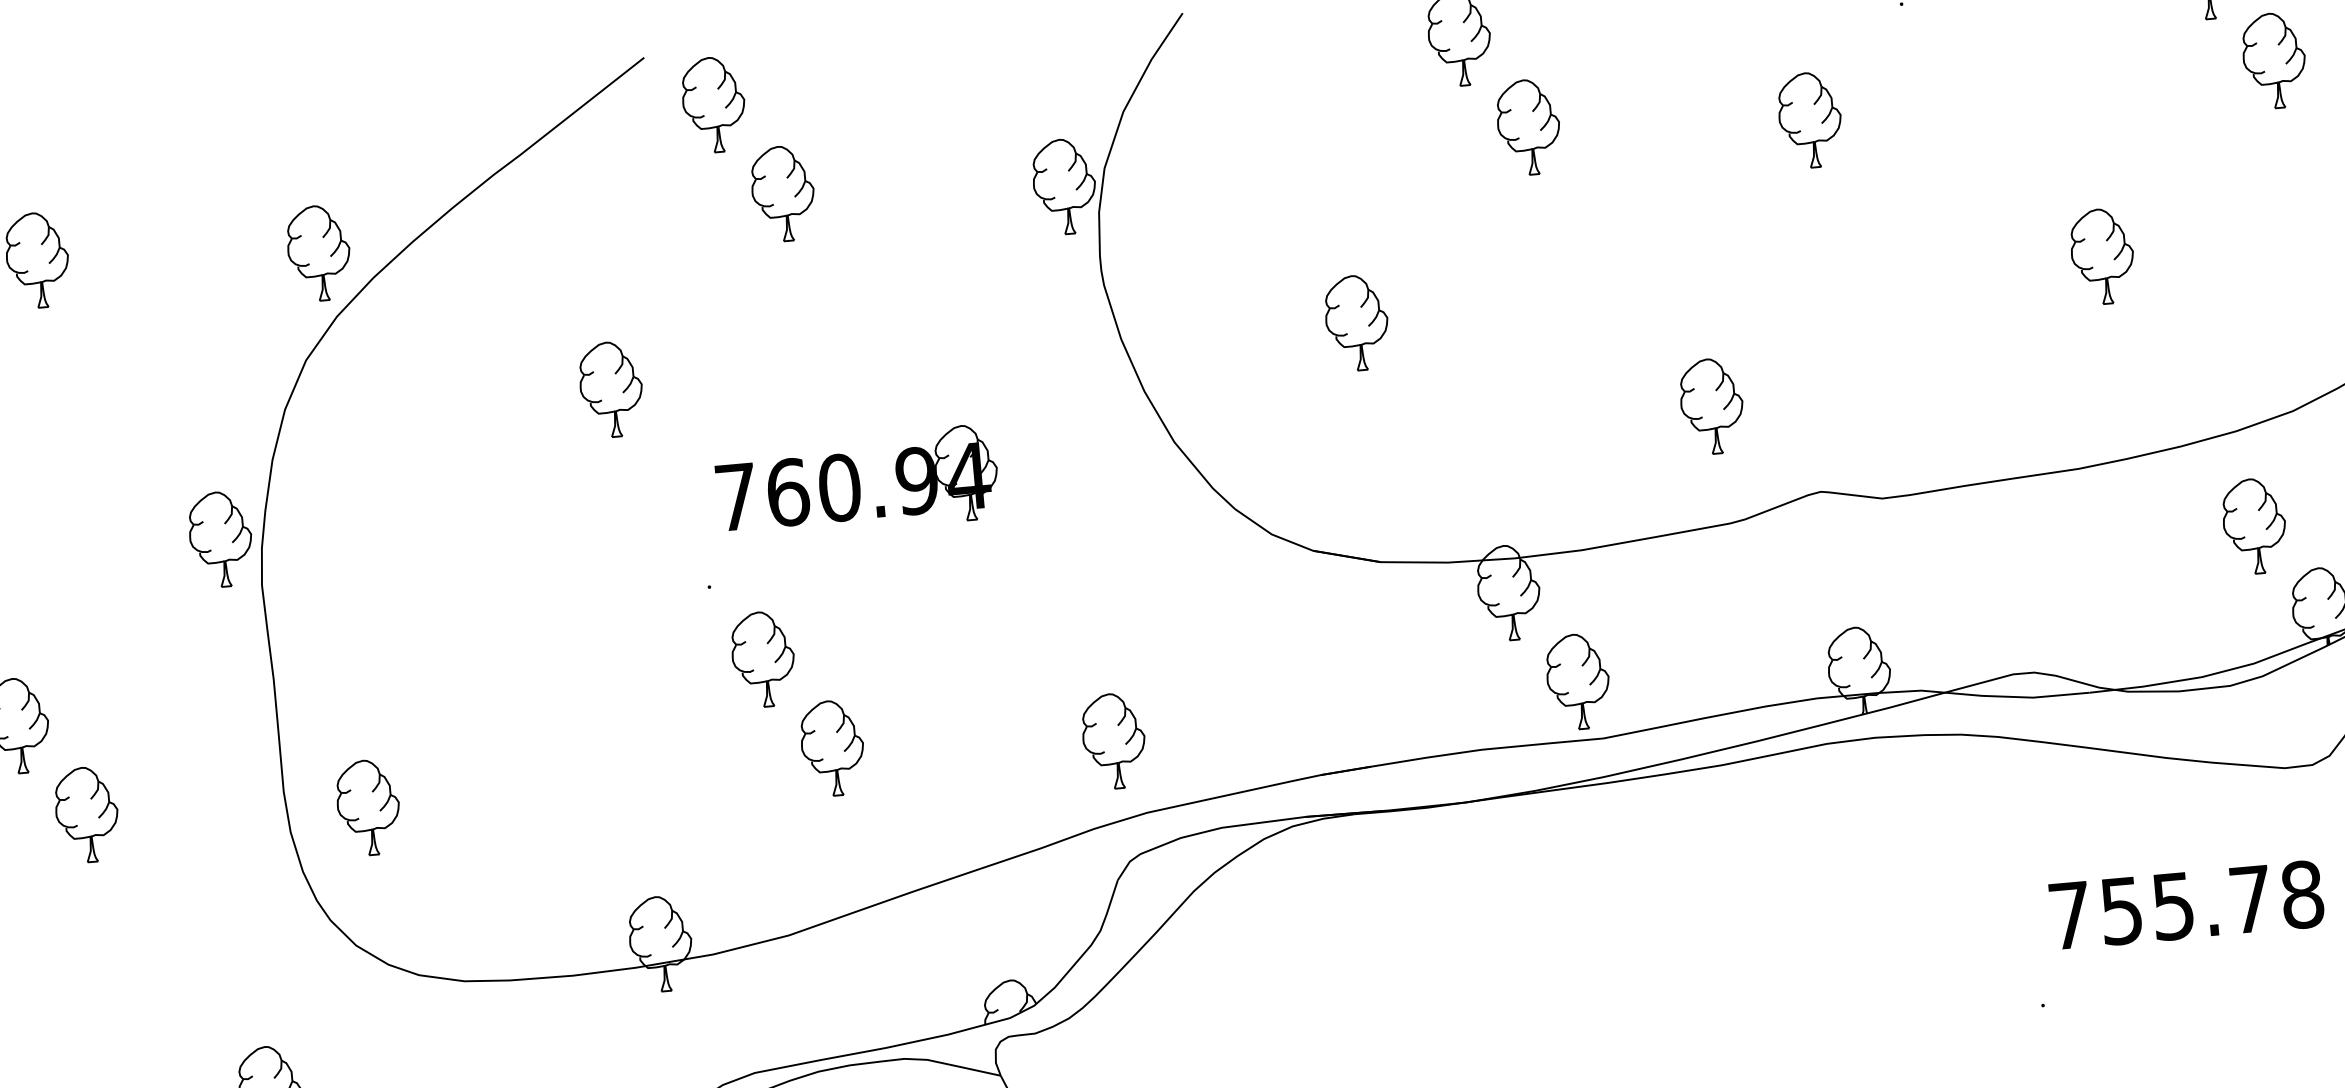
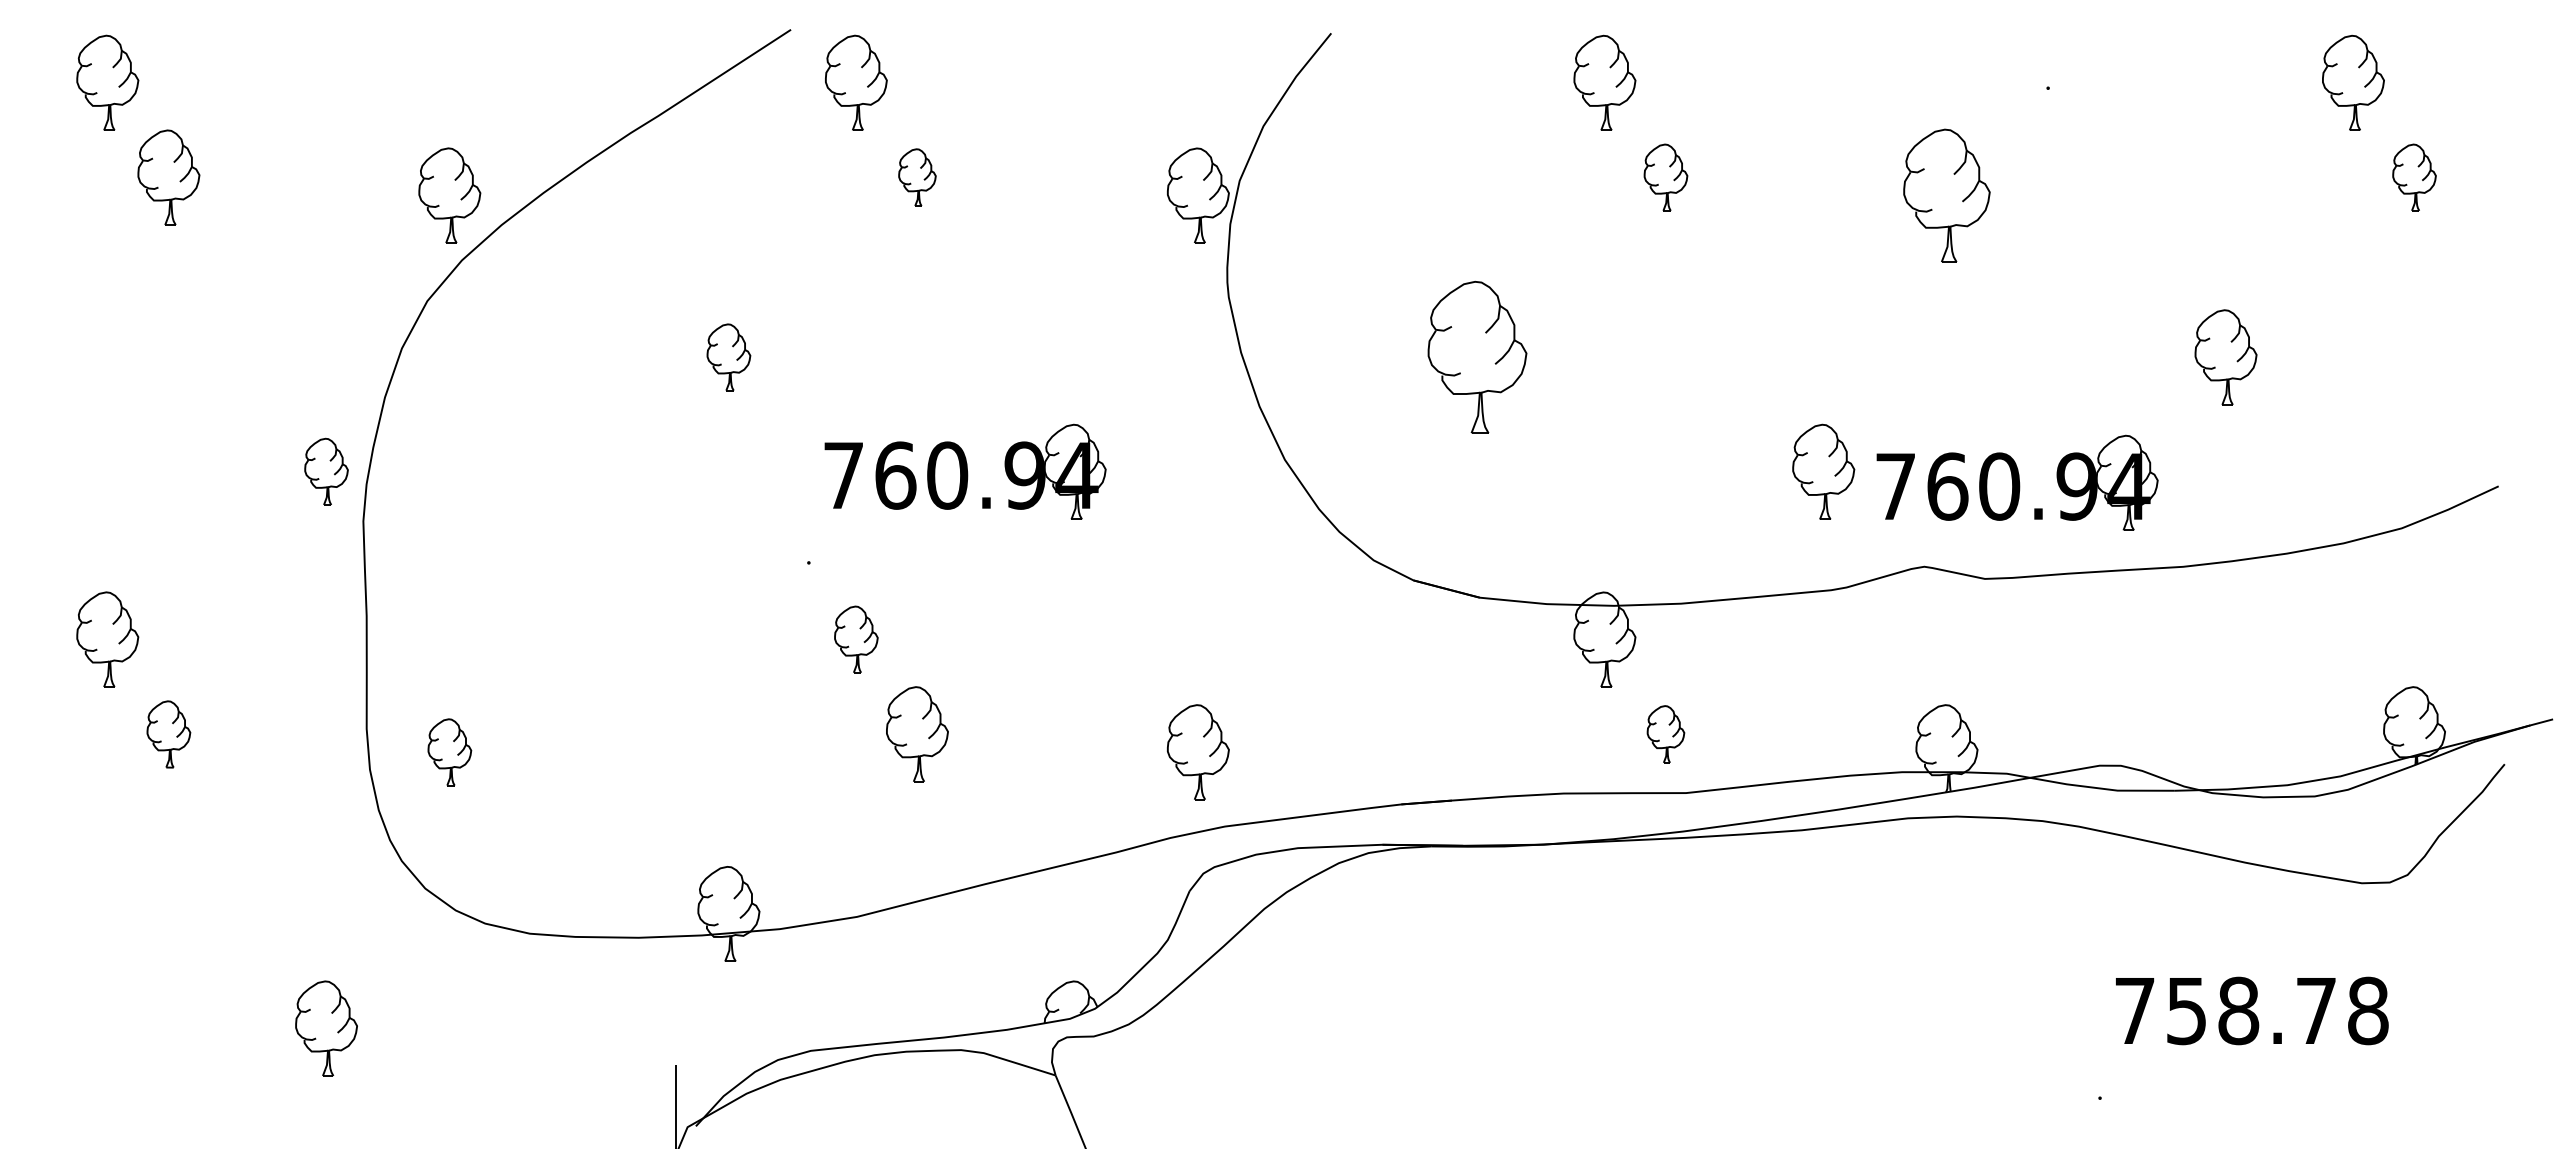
part: (2274, 60) -> (2414, 177), size x0.7
part: (1809, 120) -> (1946, 195), size x1.4
part: (1528, 127) -> (1665, 177), size x0.7
part: (783, 193) -> (917, 177), size x0.6
part: (1357, 323) -> (1477, 357), size x1.6
part: (611, 389) -> (728, 357), size x0.7
part: (1906, 399) -> (2017, 482), added
part: (2254, 526) -> (2353, 639), removed
part: (220, 538) -> (326, 471), size x0.7
part: (763, 659) -> (856, 639), size x0.7
part: (1577, 681) -> (1665, 734), size x0.6
part: (368, 807) -> (449, 752), size x0.7
part: (86, 814) -> (168, 734), size x0.7
text: (2173, 905) -> (2238, 1010), 755.78 -> 758.78

